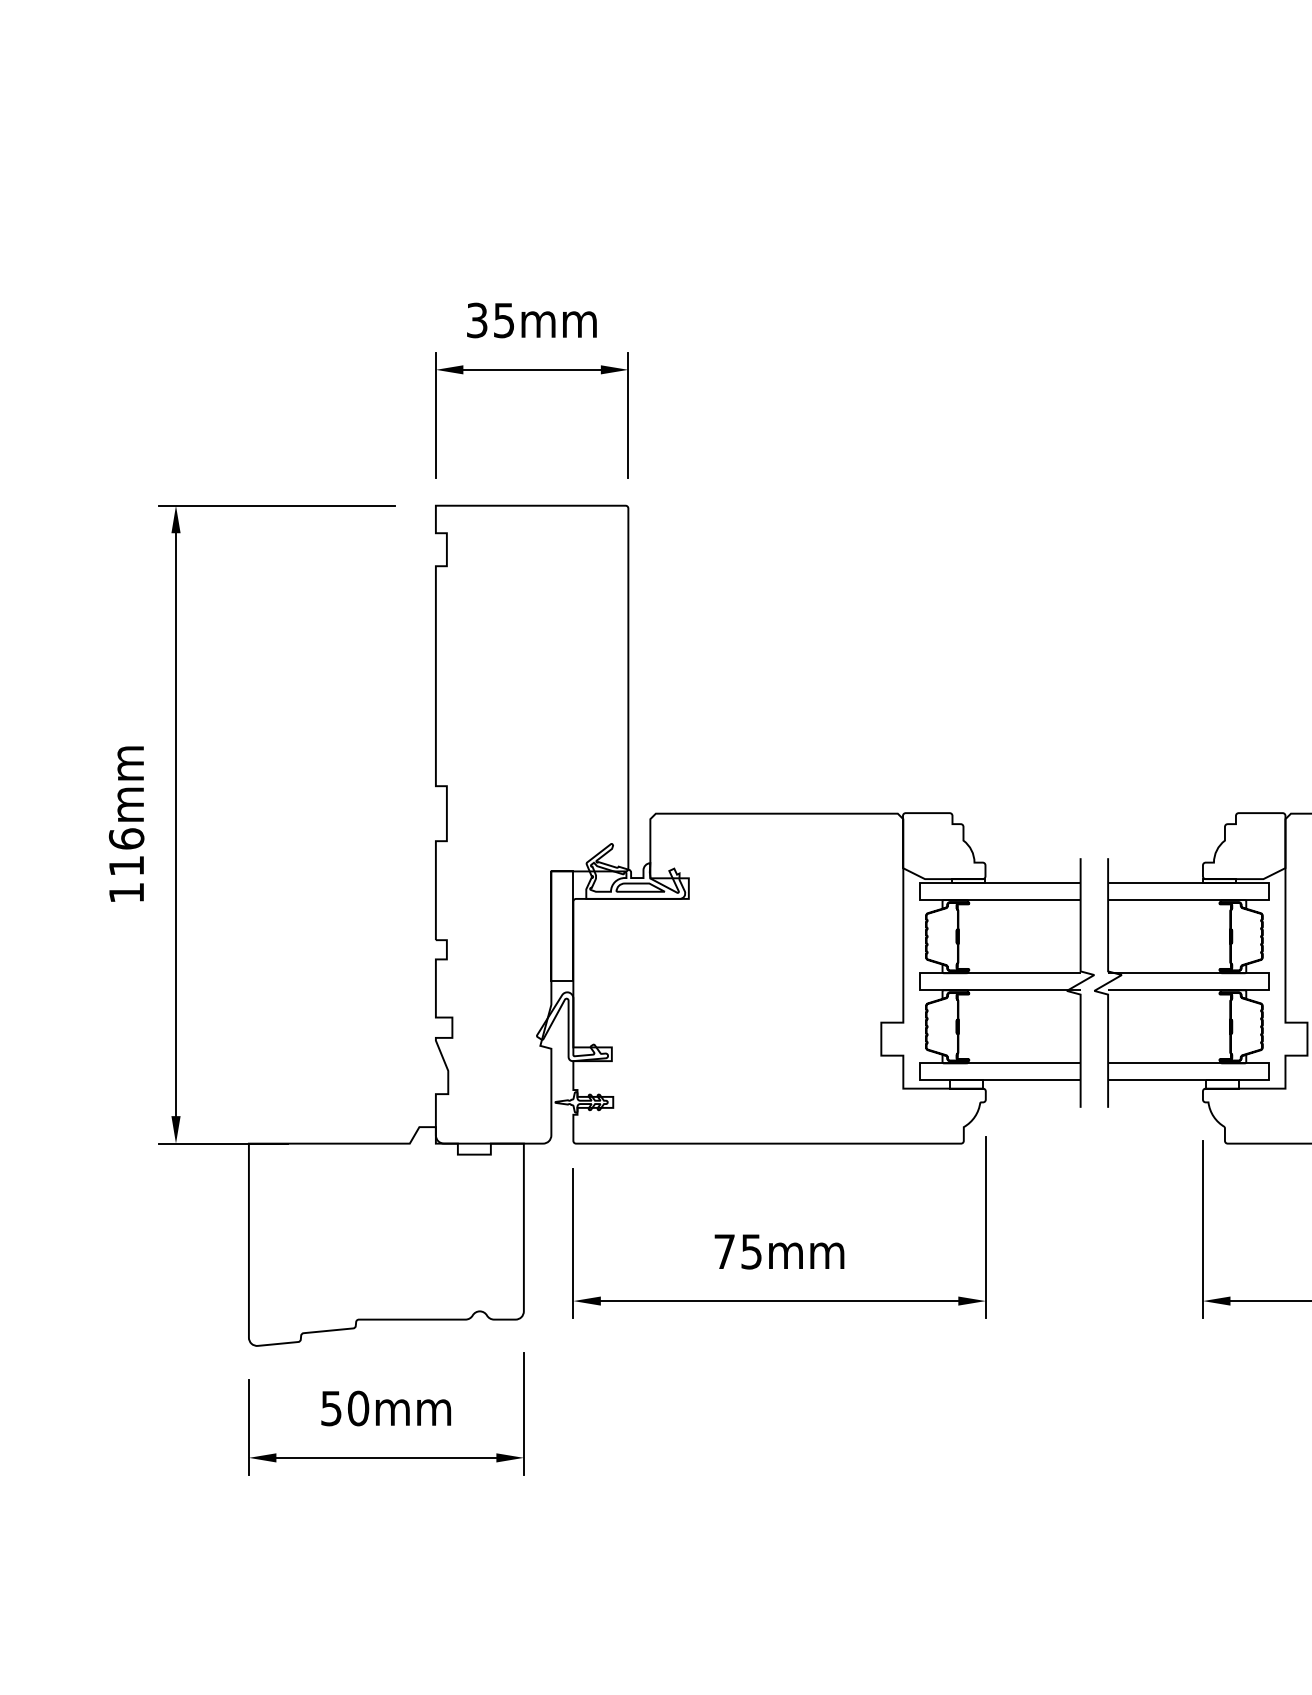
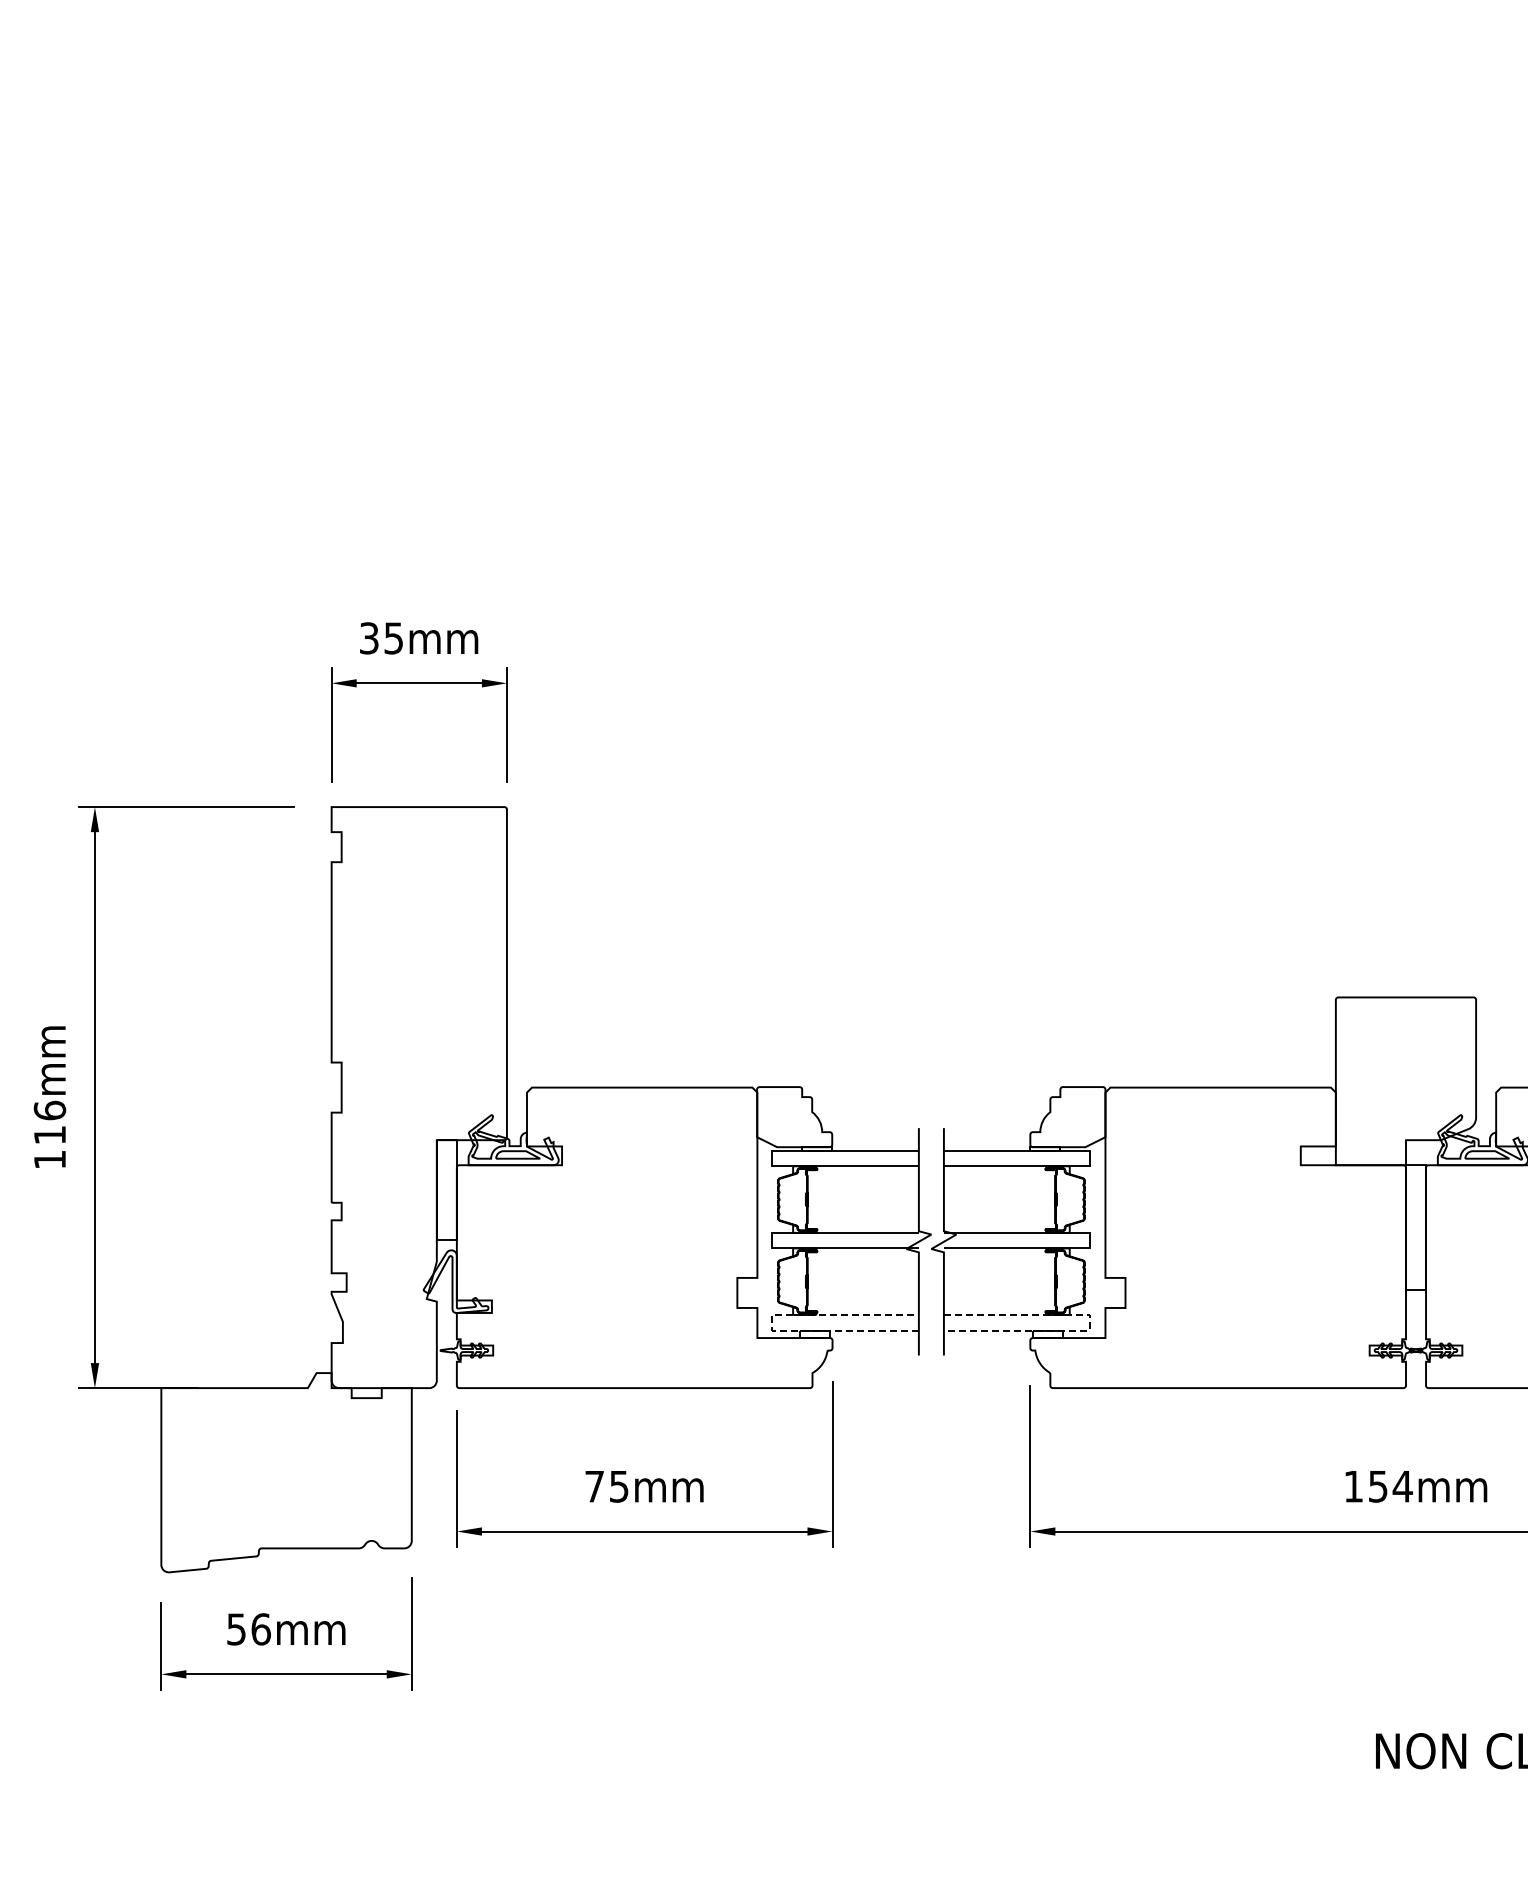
line: (919, 1071) -> (772, 1322), solid -> dashed
line: (1269, 1071) -> (1090, 1322), solid -> dashed
text: (357, 1408) -> (260, 1629), 50mm -> 56mm

